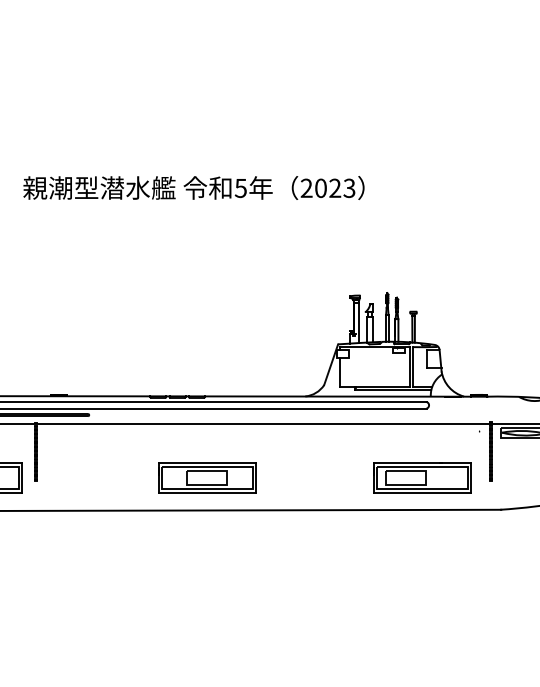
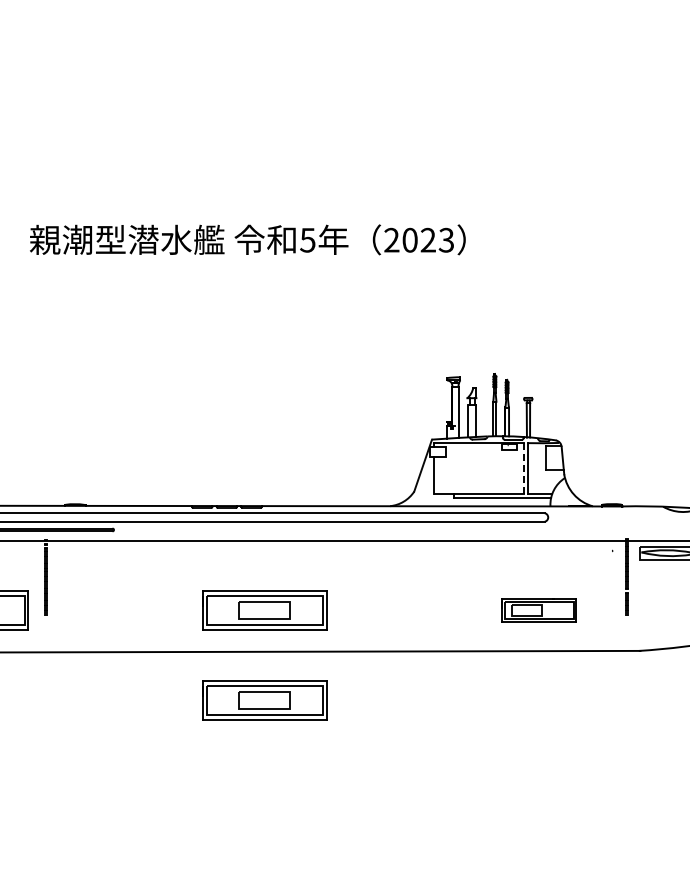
line: (409, 366) -> (523, 468), solid -> dashed
part: (421, 478) -> (538, 610), size x0.6
part: (206, 548) -> (264, 700), added

